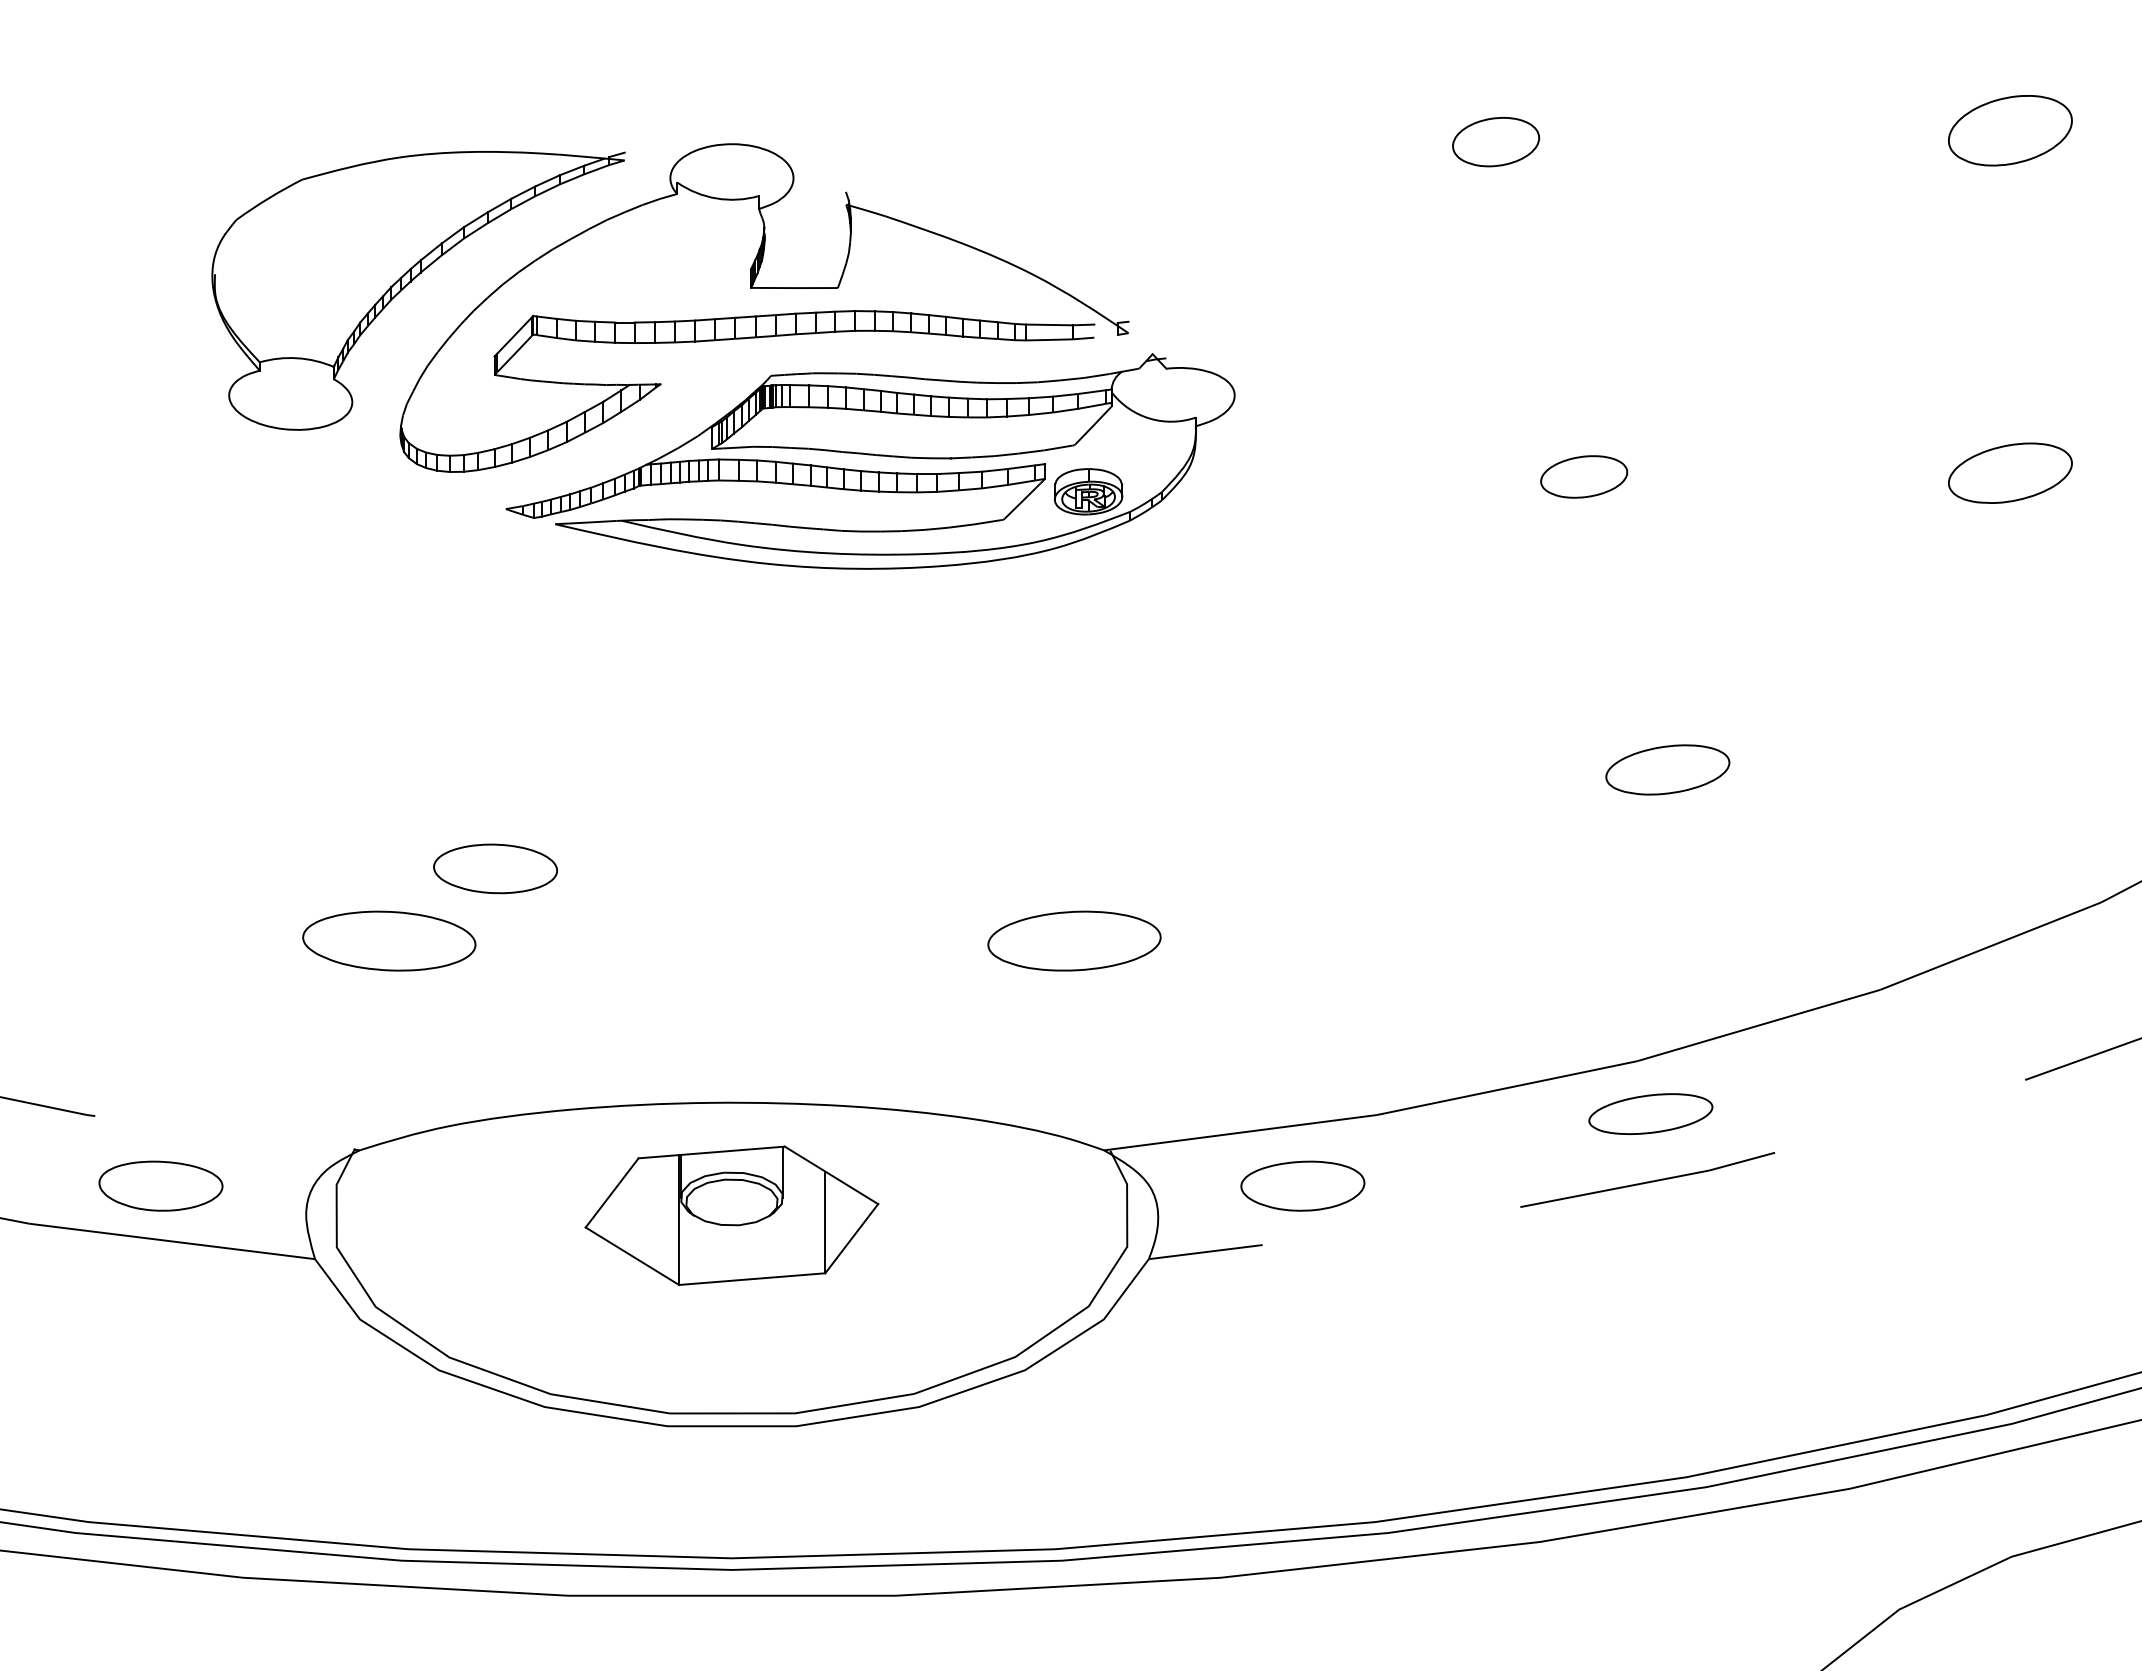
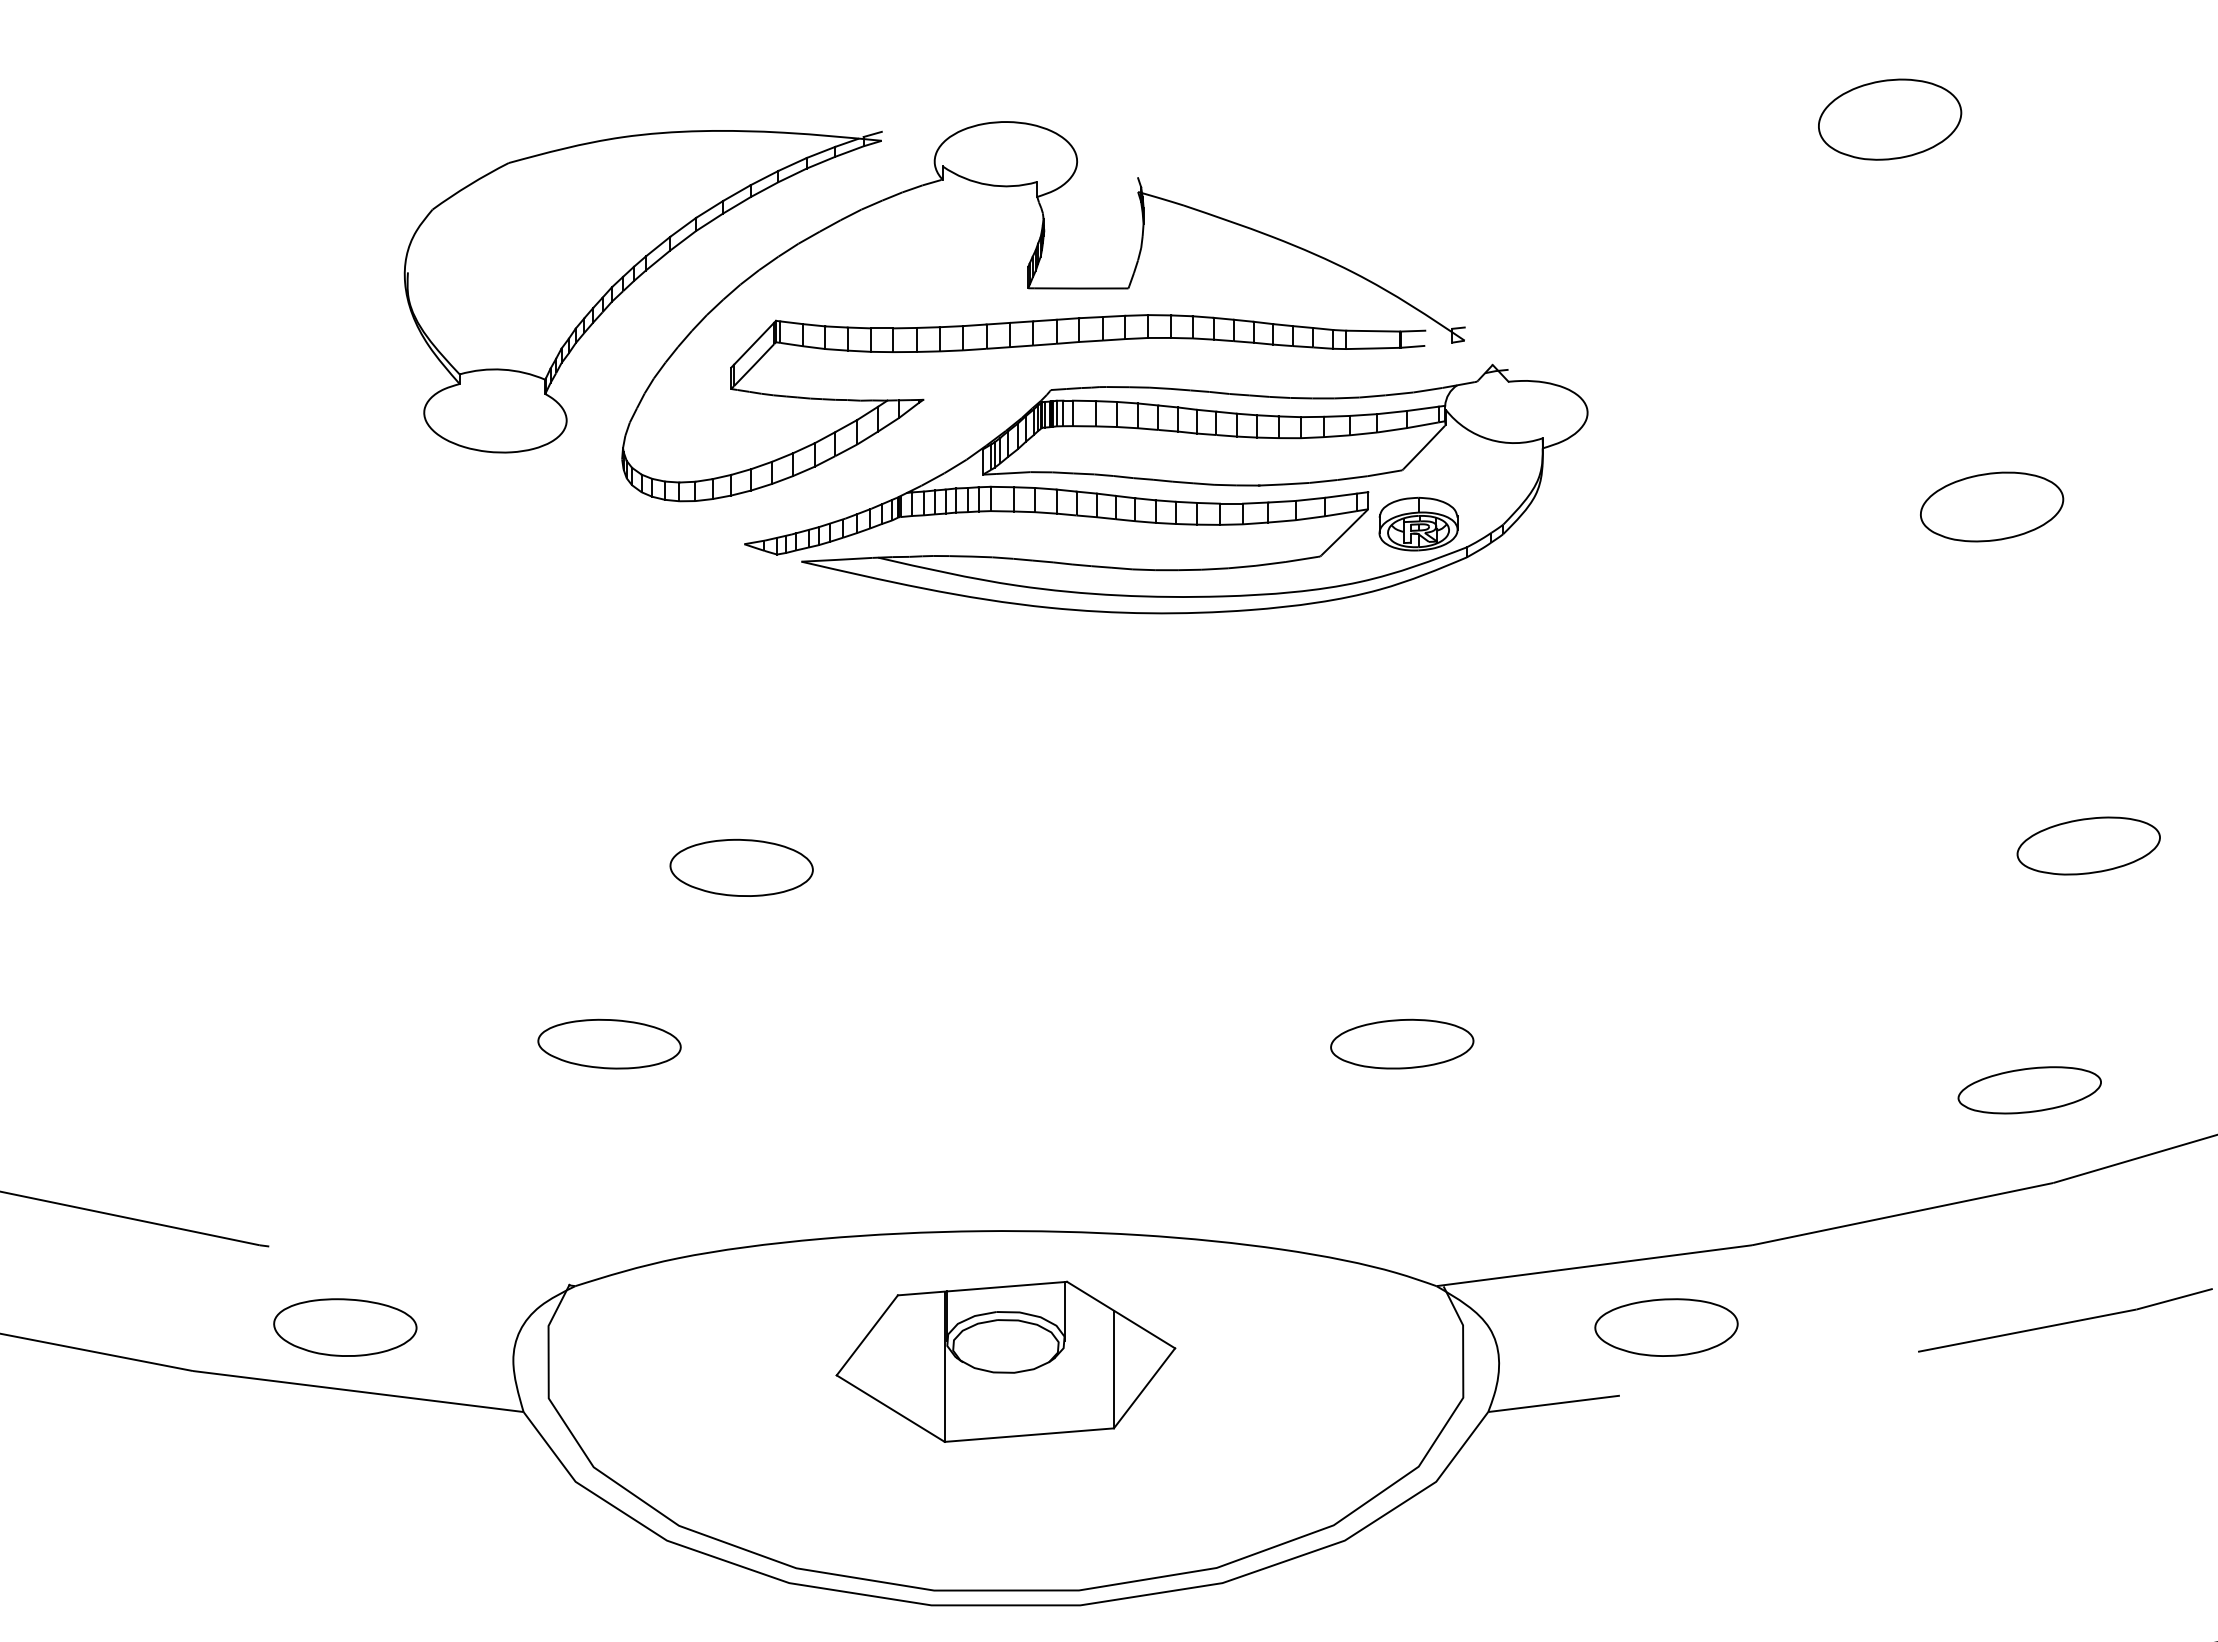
part: (1495, 141) -> (1889, 118), size x1.43
part: (1583, 476) -> (1991, 506), size x1.43
part: (495, 868) -> (741, 867), moved
part: (389, 941) -> (609, 1044), size x0.71
part: (1074, 941) -> (1402, 1044), size x0.71
part: (1650, 1113) -> (2029, 1089), moved

